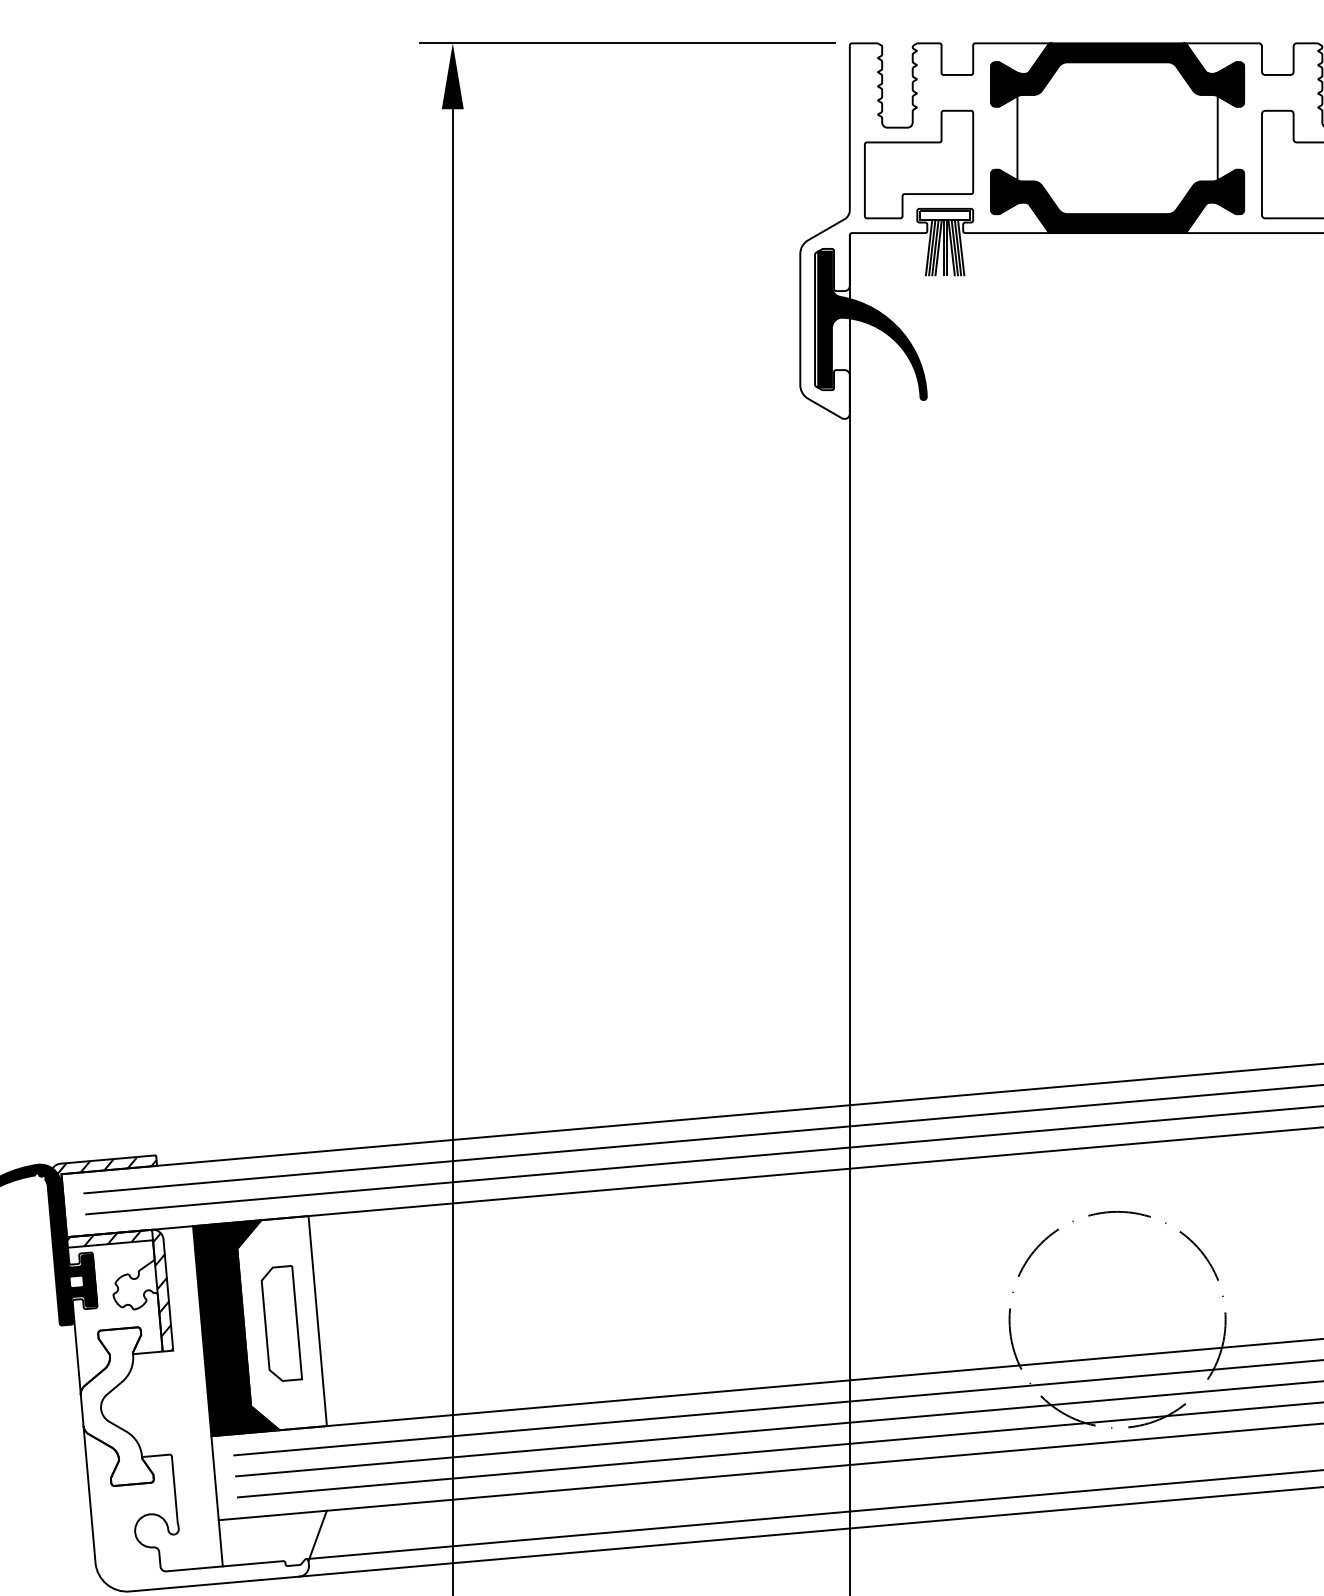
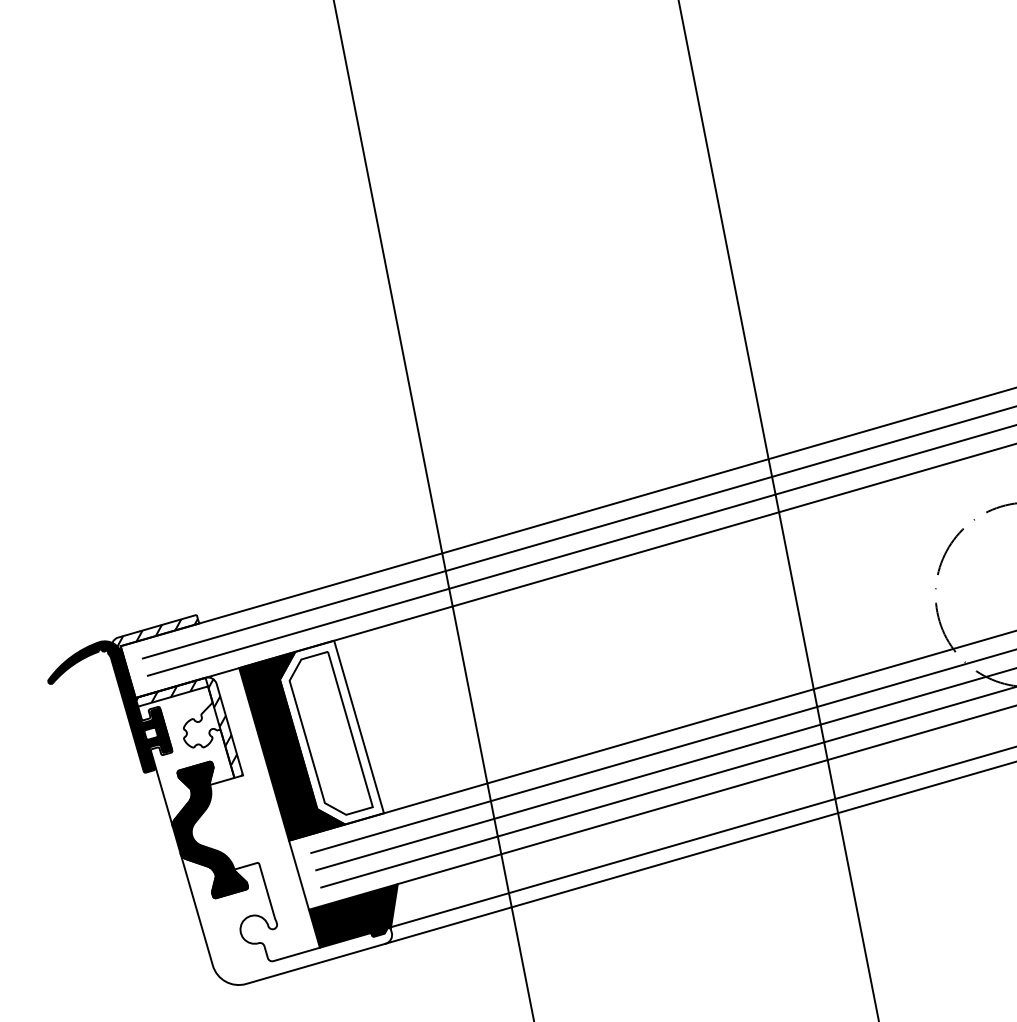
part: (281, 1323) -> (329, 734), size x1.67
fill: (116, 1406) -> (204, 831), added
fill: (272, 1538) -> (356, 916), added

